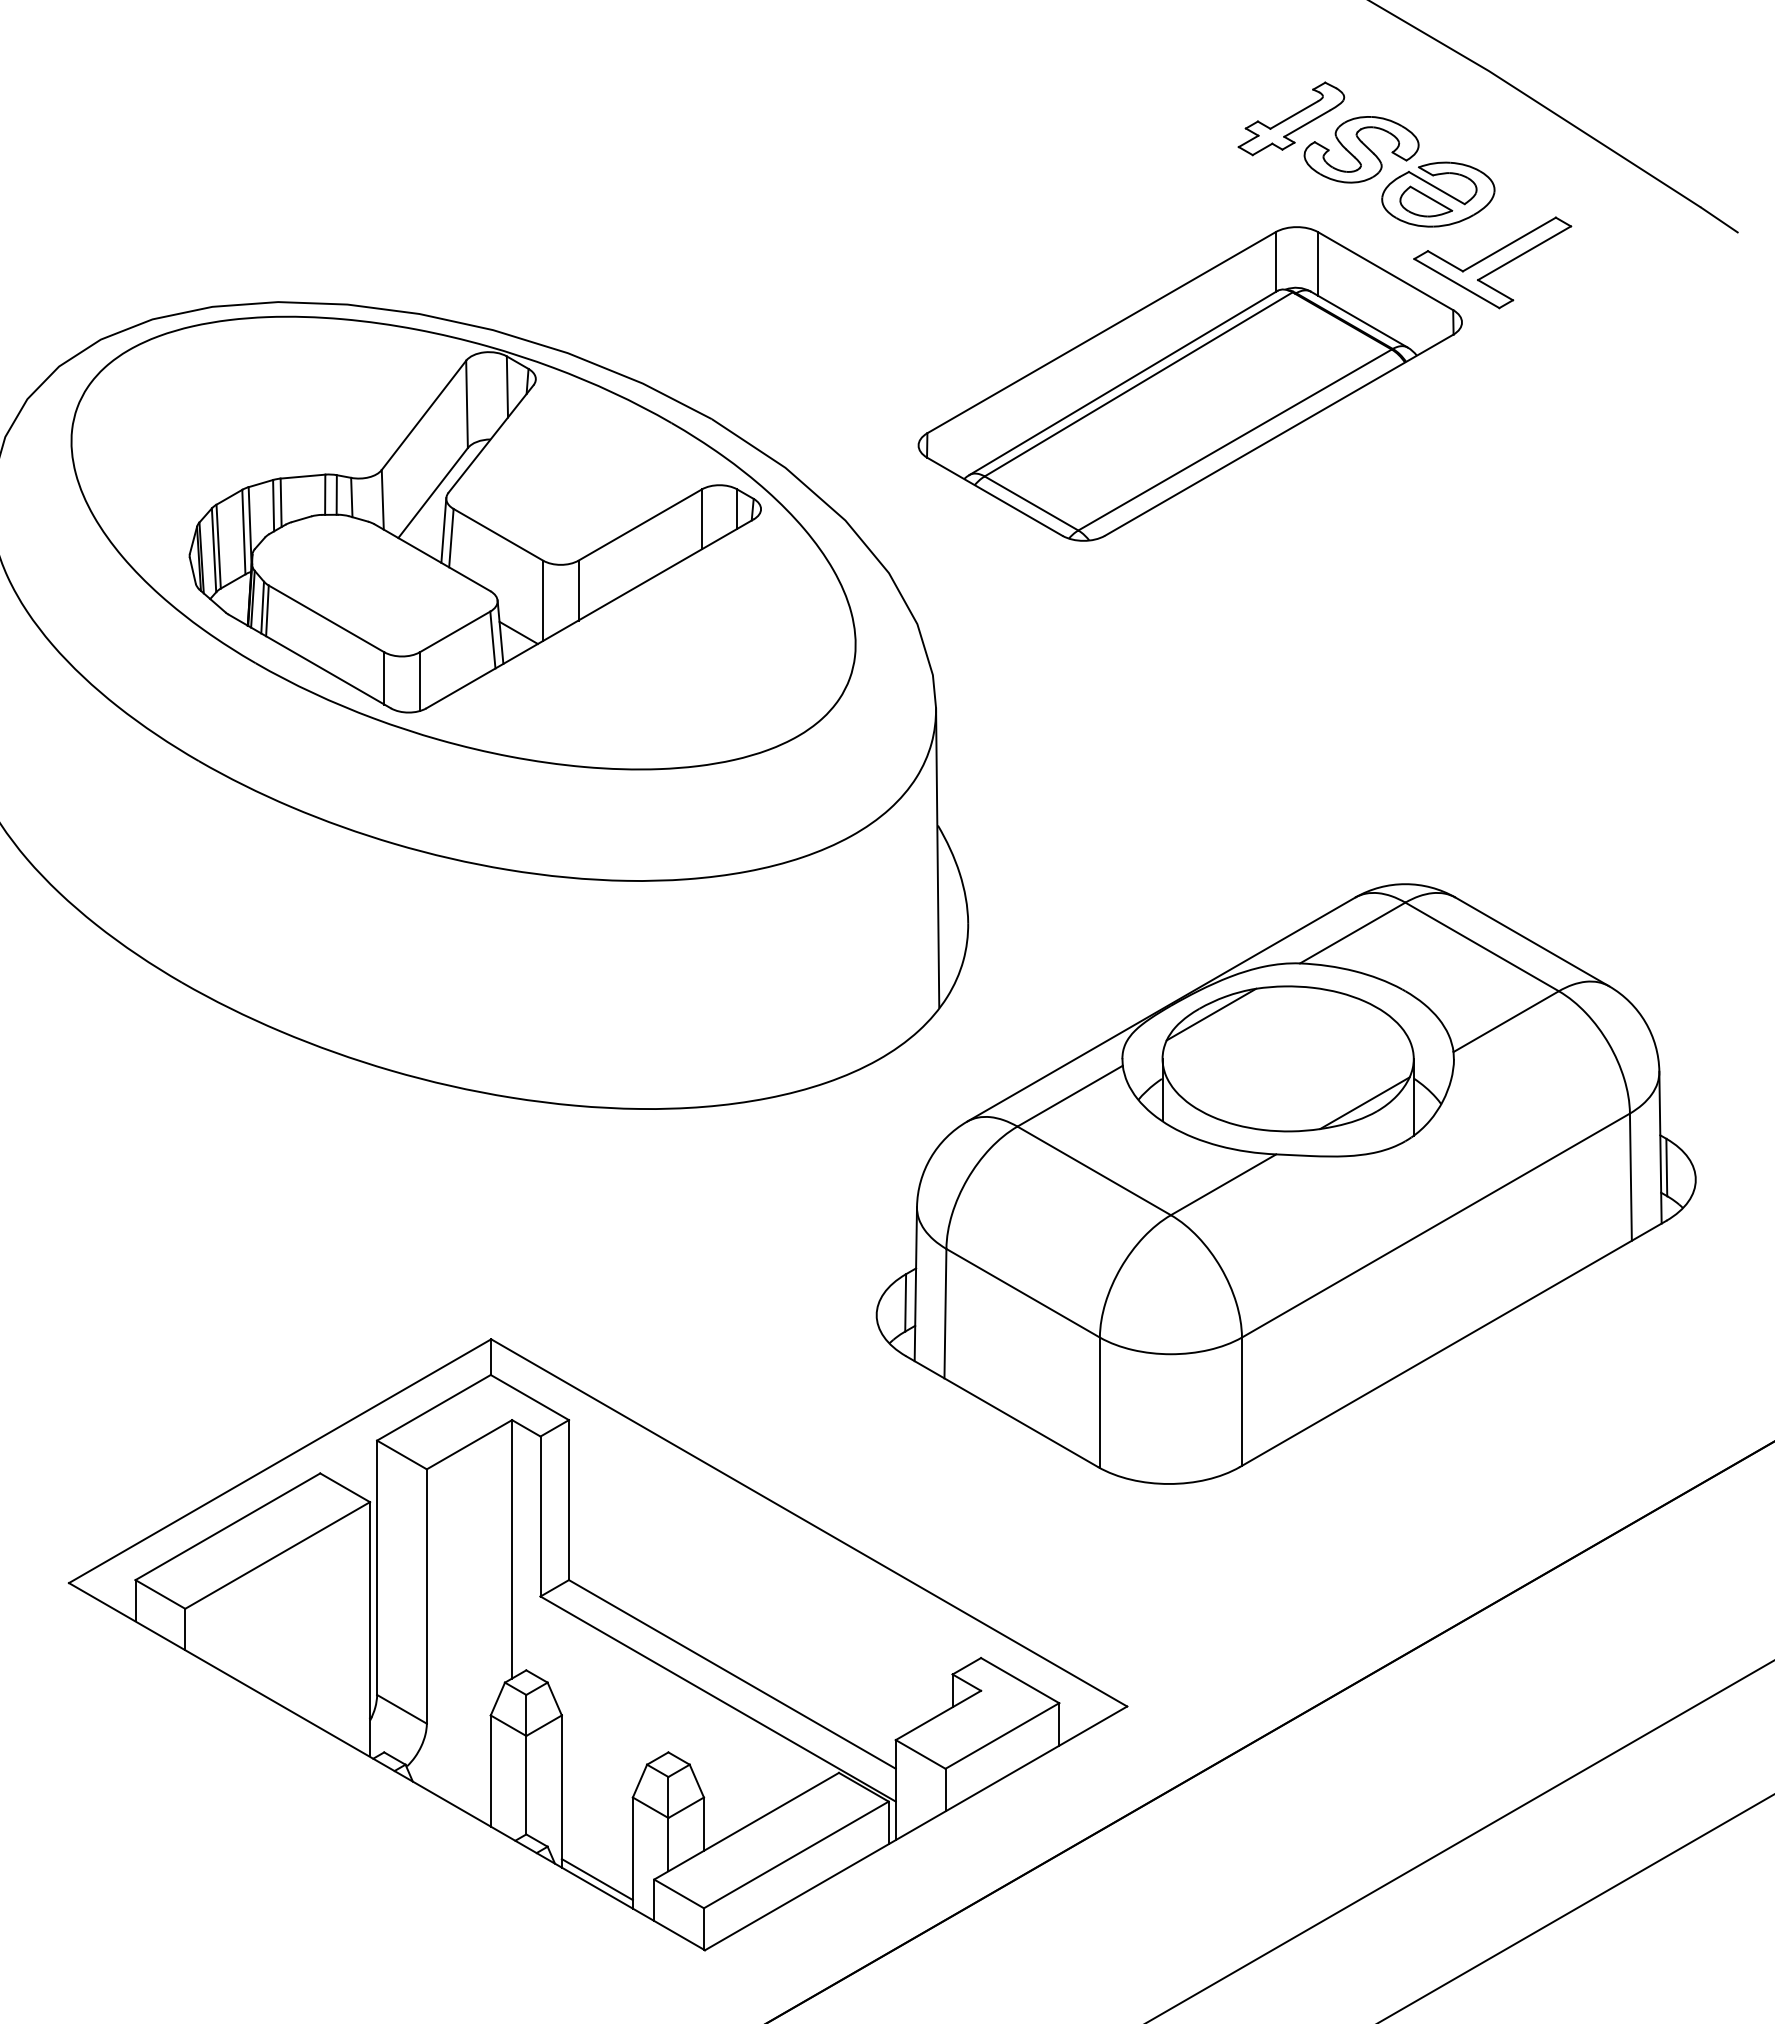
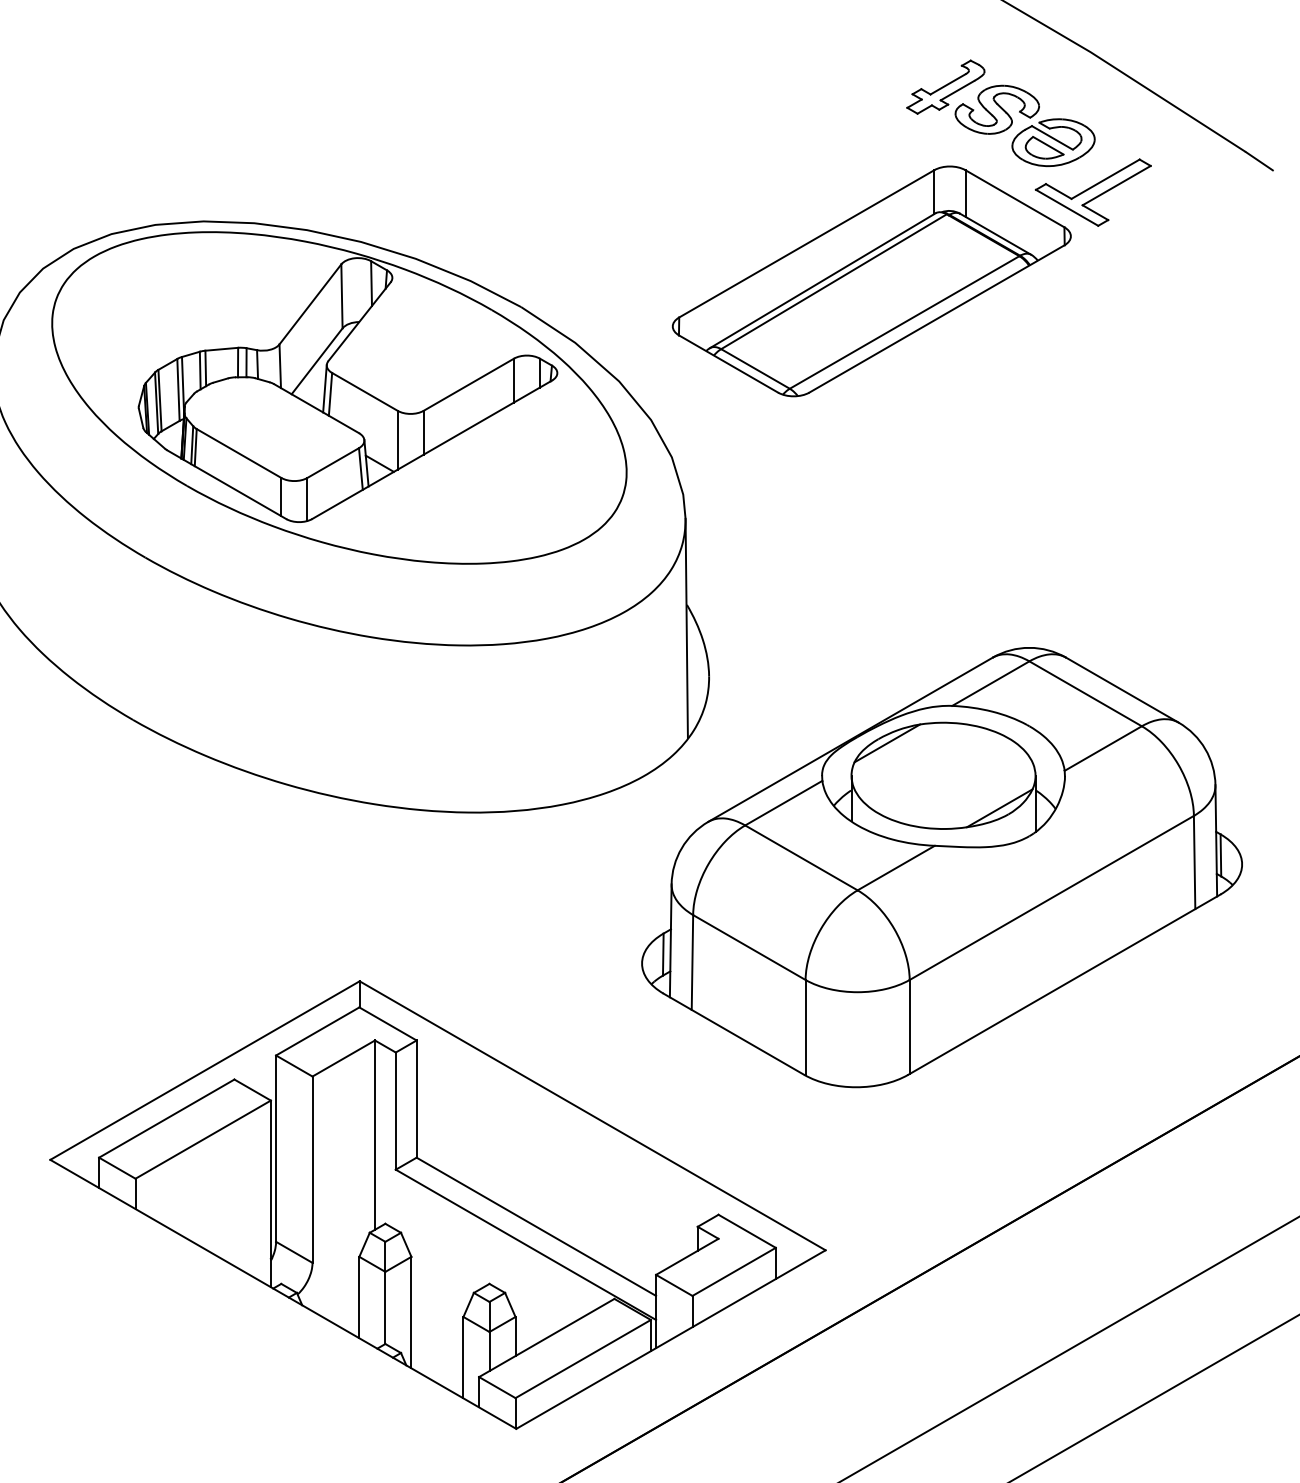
line: (596, 1879) -> (436, 1377), removed

